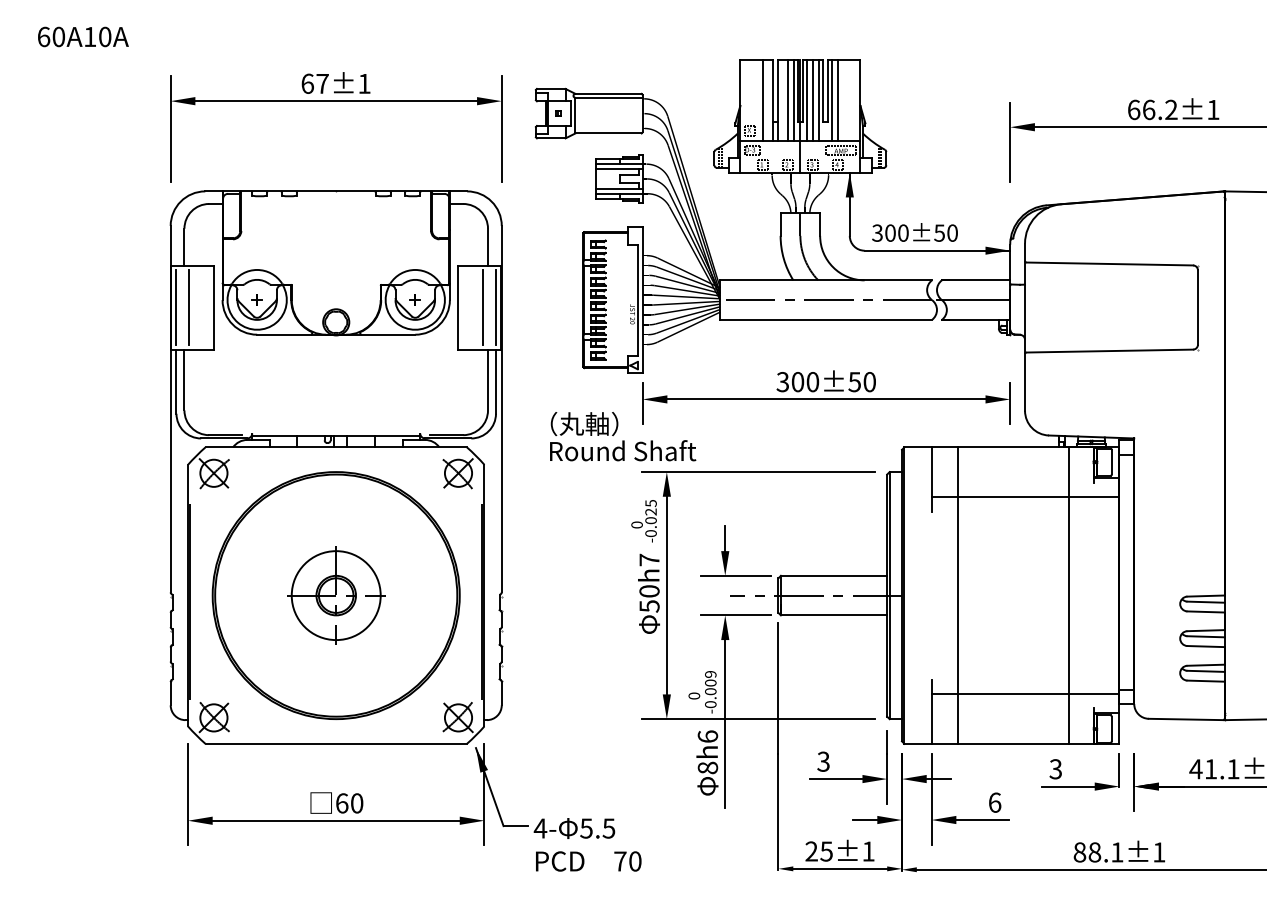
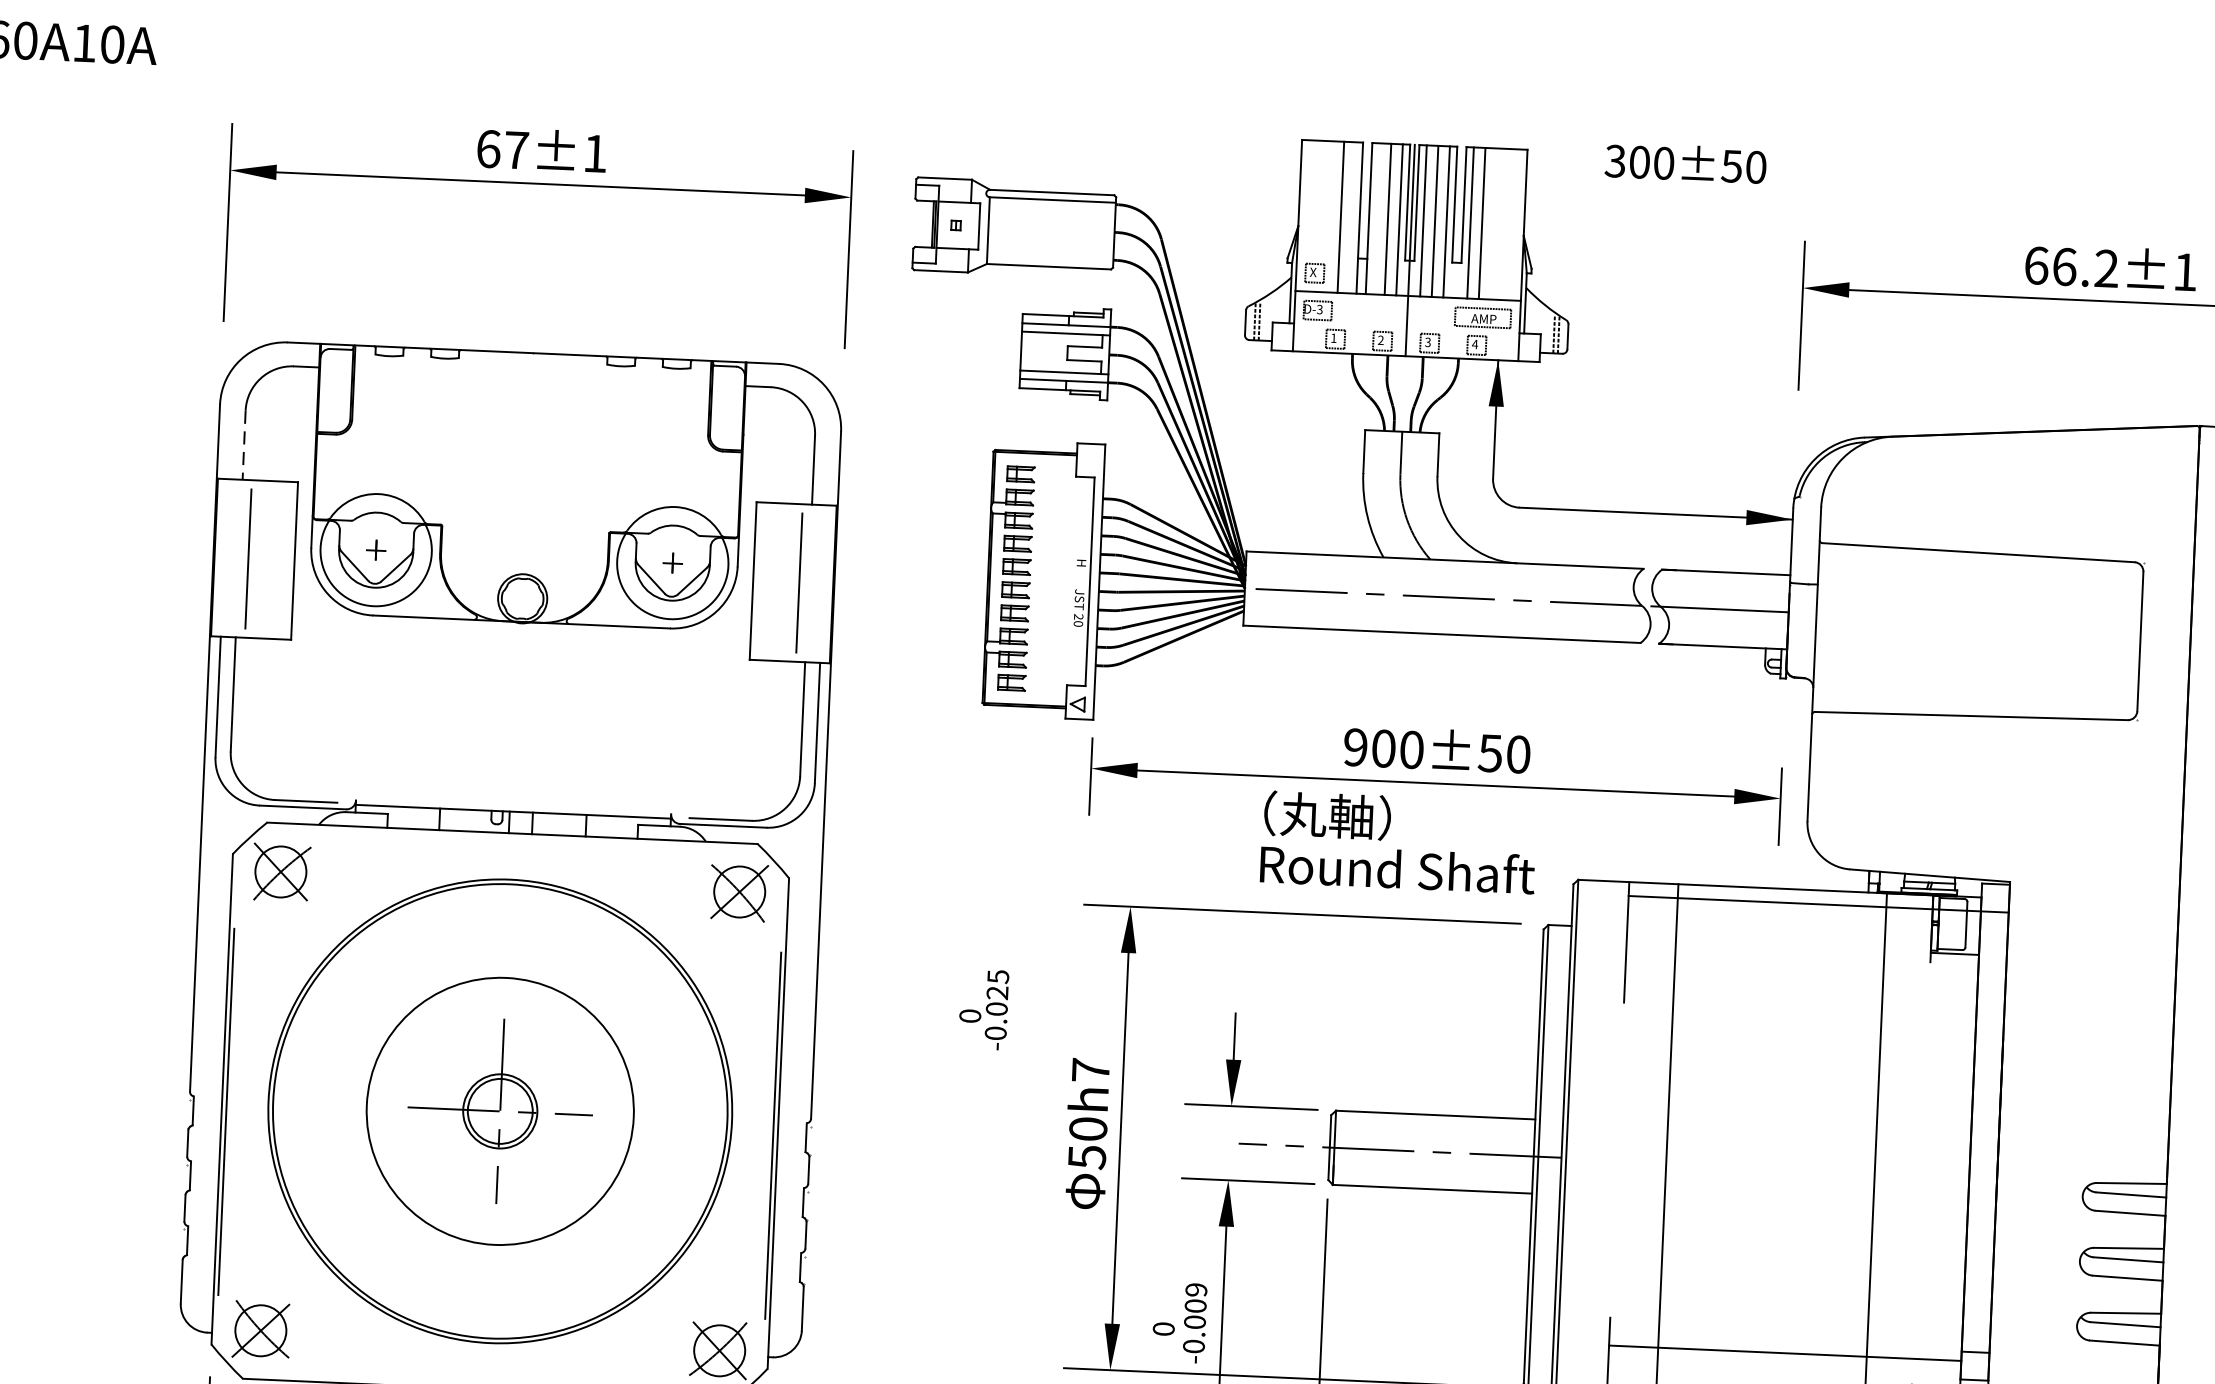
text: (914, 232) -> (1684, 163), moved
line: (184, 247) -> (244, 445), solid -> dashed
line: (176, 307) -> (224, 557), removed
line: (496, 307) -> (824, 584), removed
text: (782, 382) -> (1354, 748), 300±50 -> 900±50
text: (623, 436) -> (1399, 842), moved
line: (1025, 496) -> (1804, 903), moved
text: (643, 521) -> (982, 1010), moved
circle: (335, 595) -> (498, 1111), size x1.6

